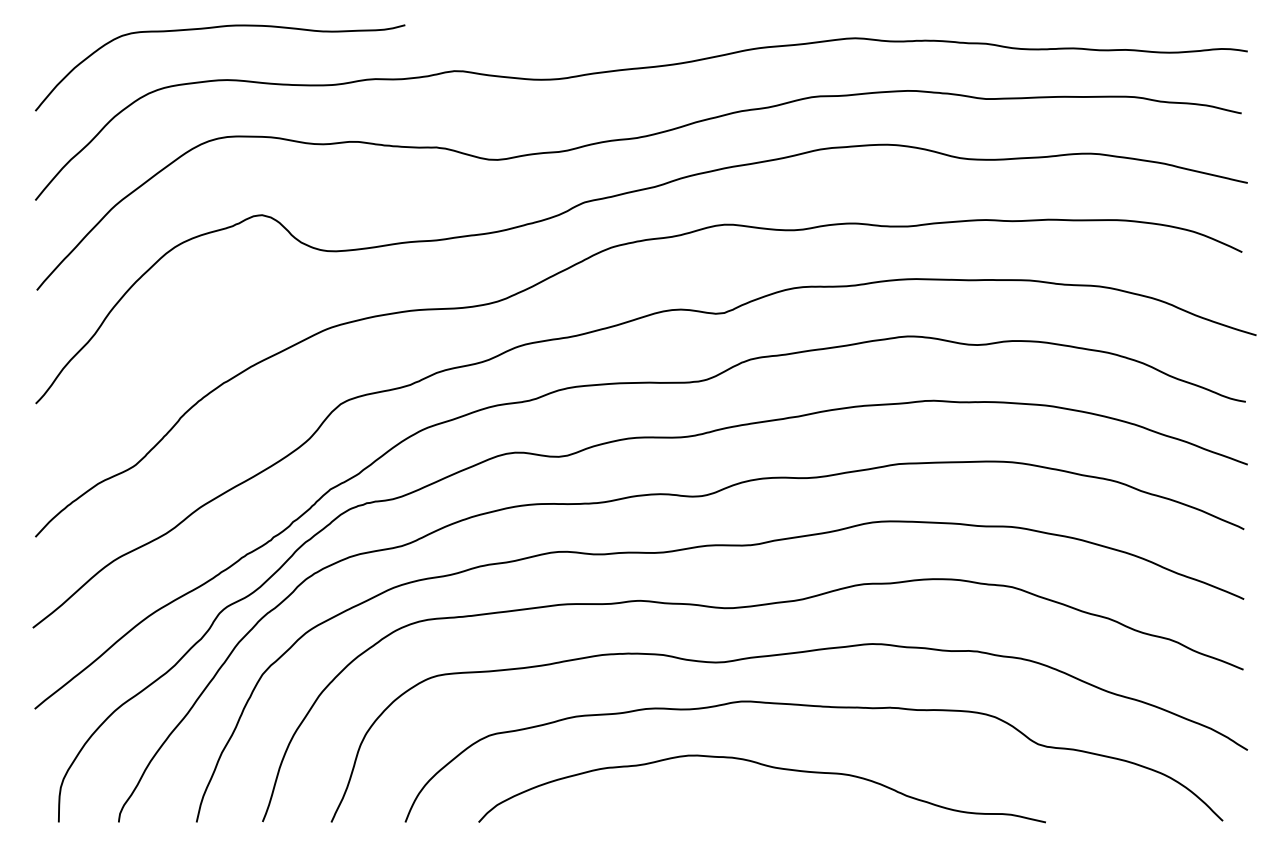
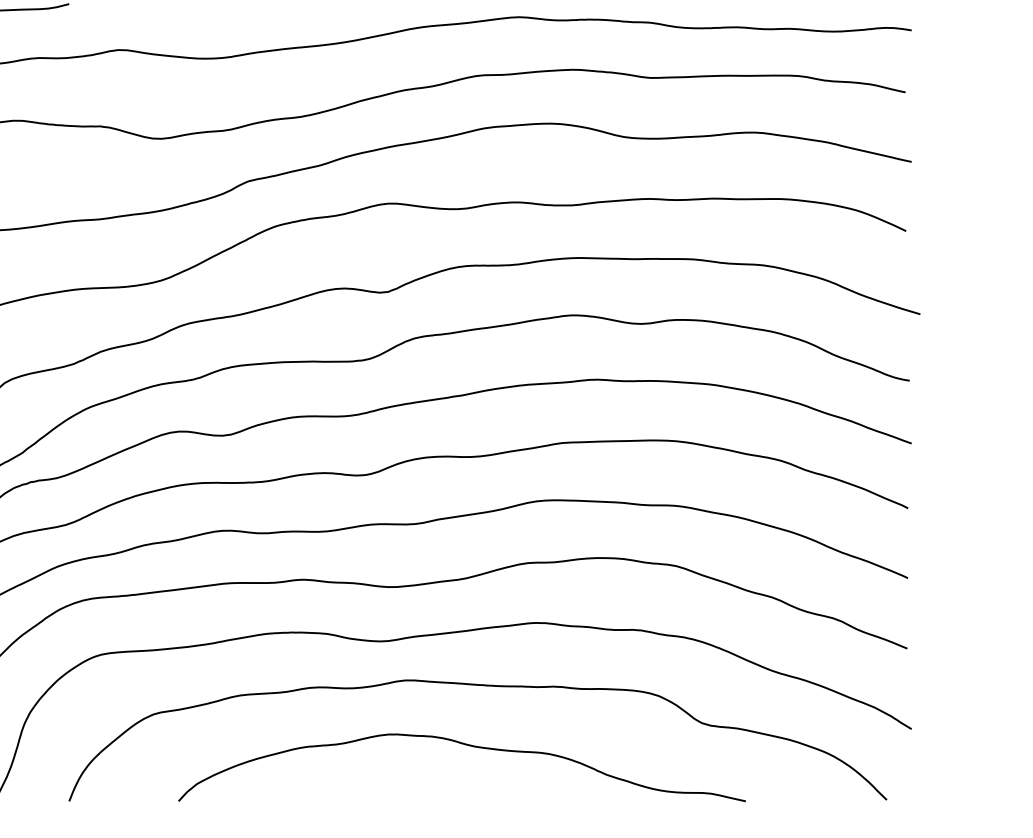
curve: (768, 767) -> (468, 746), moved

